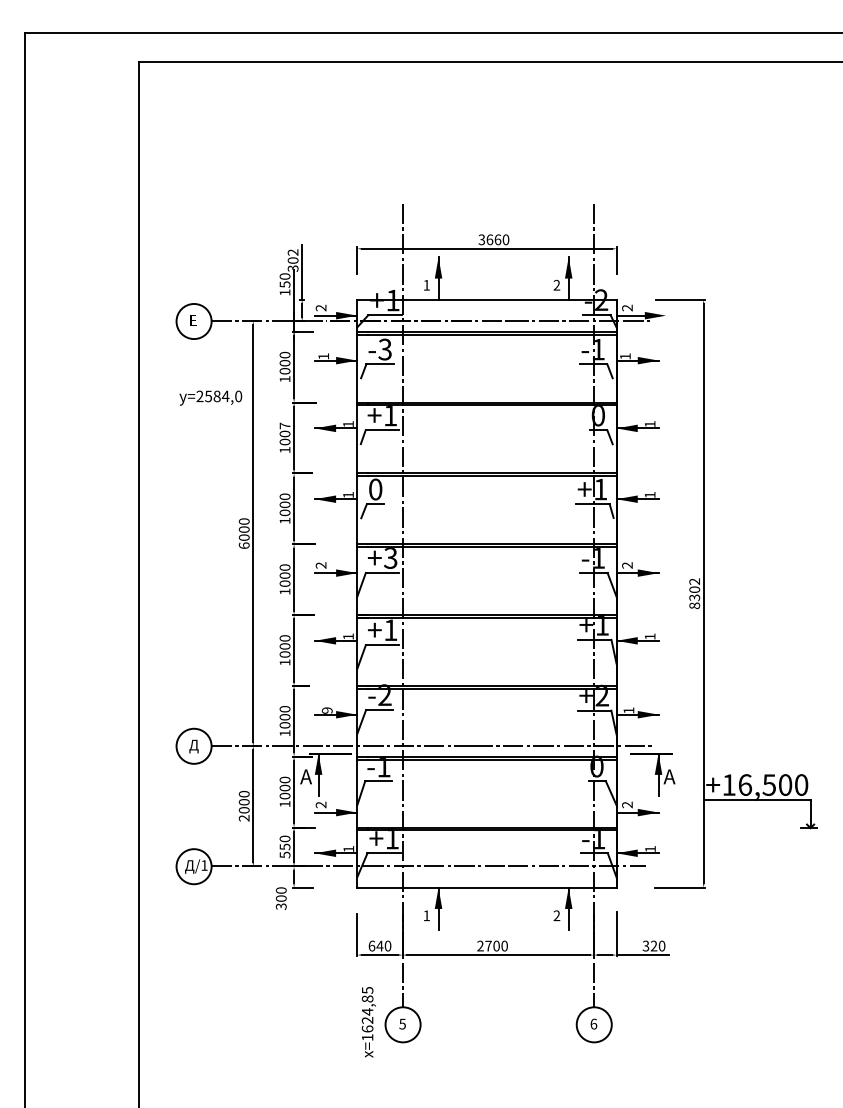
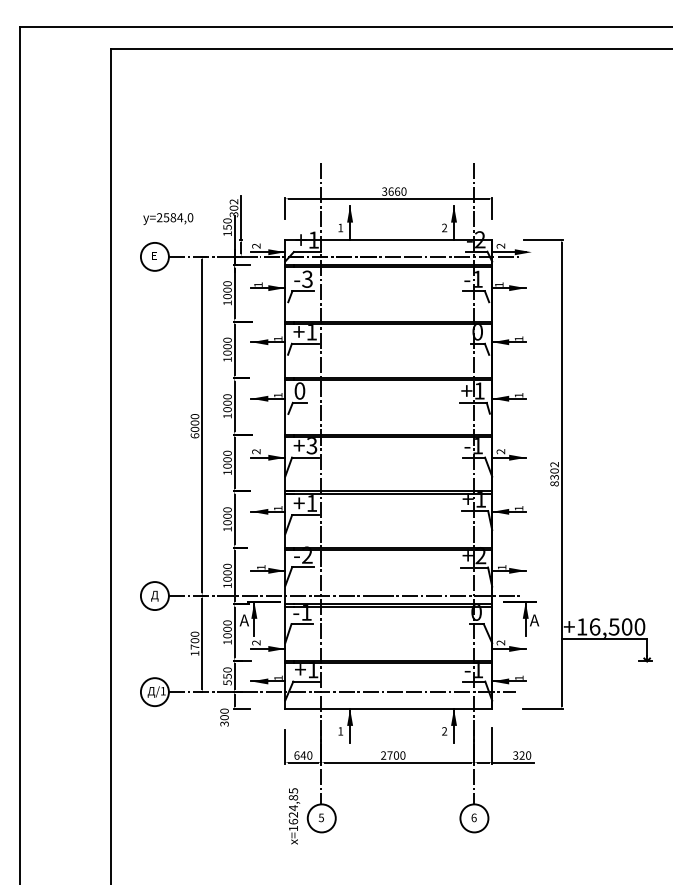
text: (210, 397) -> (168, 218), moved
text: (284, 425) -> (227, 339), 1007 -> 1000
text: (326, 710) -> (260, 567), 9 -> 1
text: (243, 814) -> (194, 650), 2000 -> 1700

